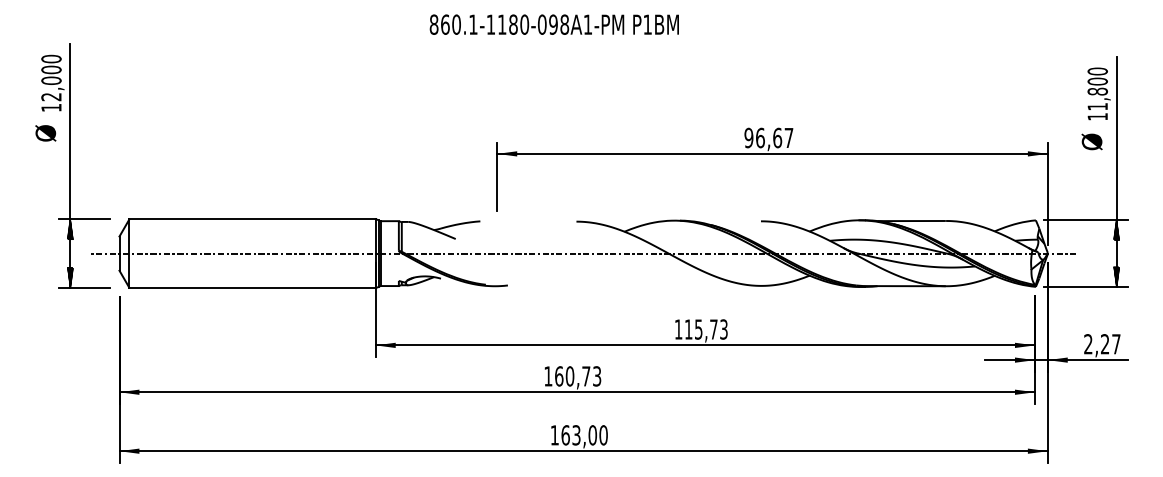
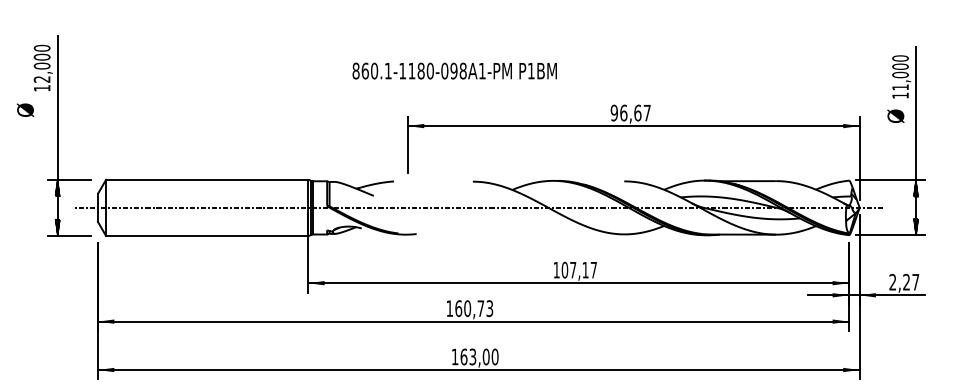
text: (554, 23) -> (454, 70), moved
text: (1097, 91) -> (900, 74), 11,800 -> 11,000
text: (45, 132) -> (25, 109), moved
text: (705, 328) -> (578, 269), 115,73 -> 107,17

